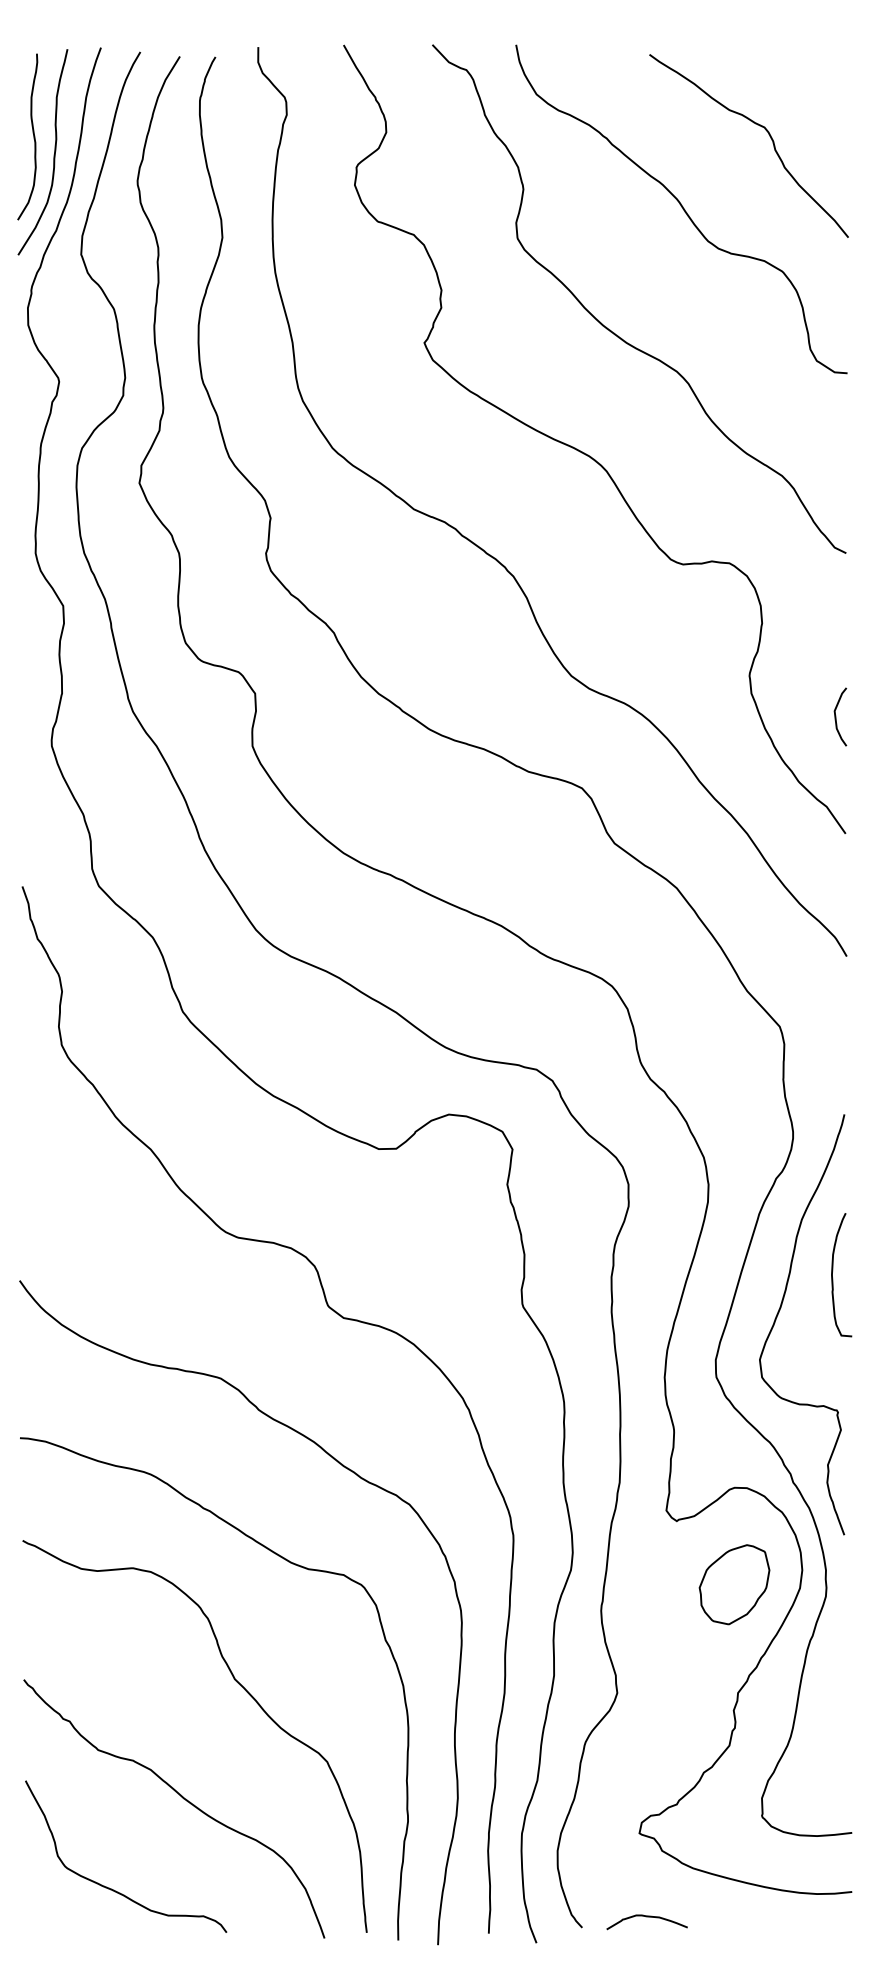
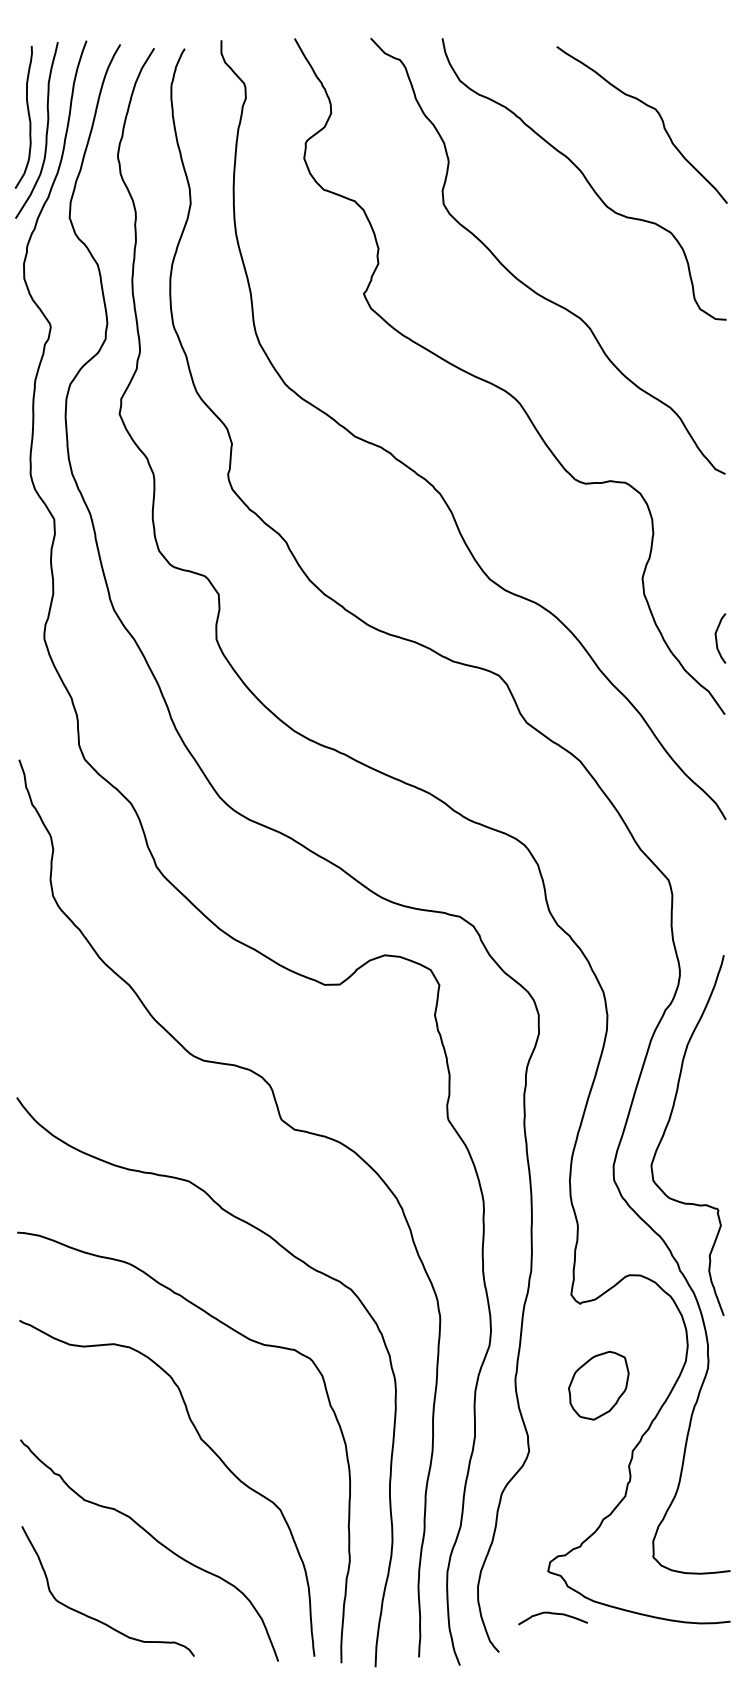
curve: (836, 716) -> (717, 638), moved
curve: (833, 1278) -> (714, 1095), removed
part: (734, 1584) -> (598, 1385), moved
curve: (646, 1917) -> (552, 1614), moved

